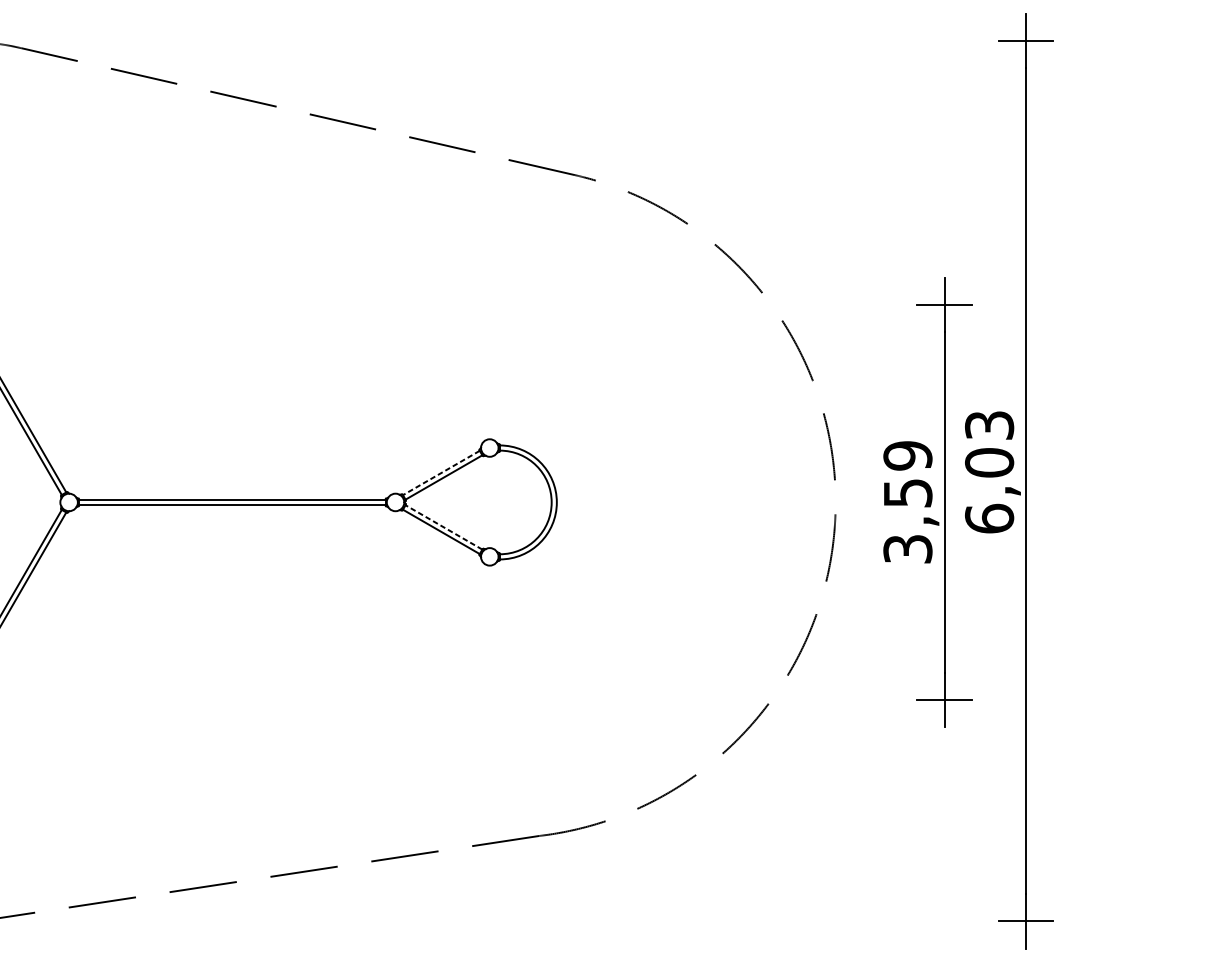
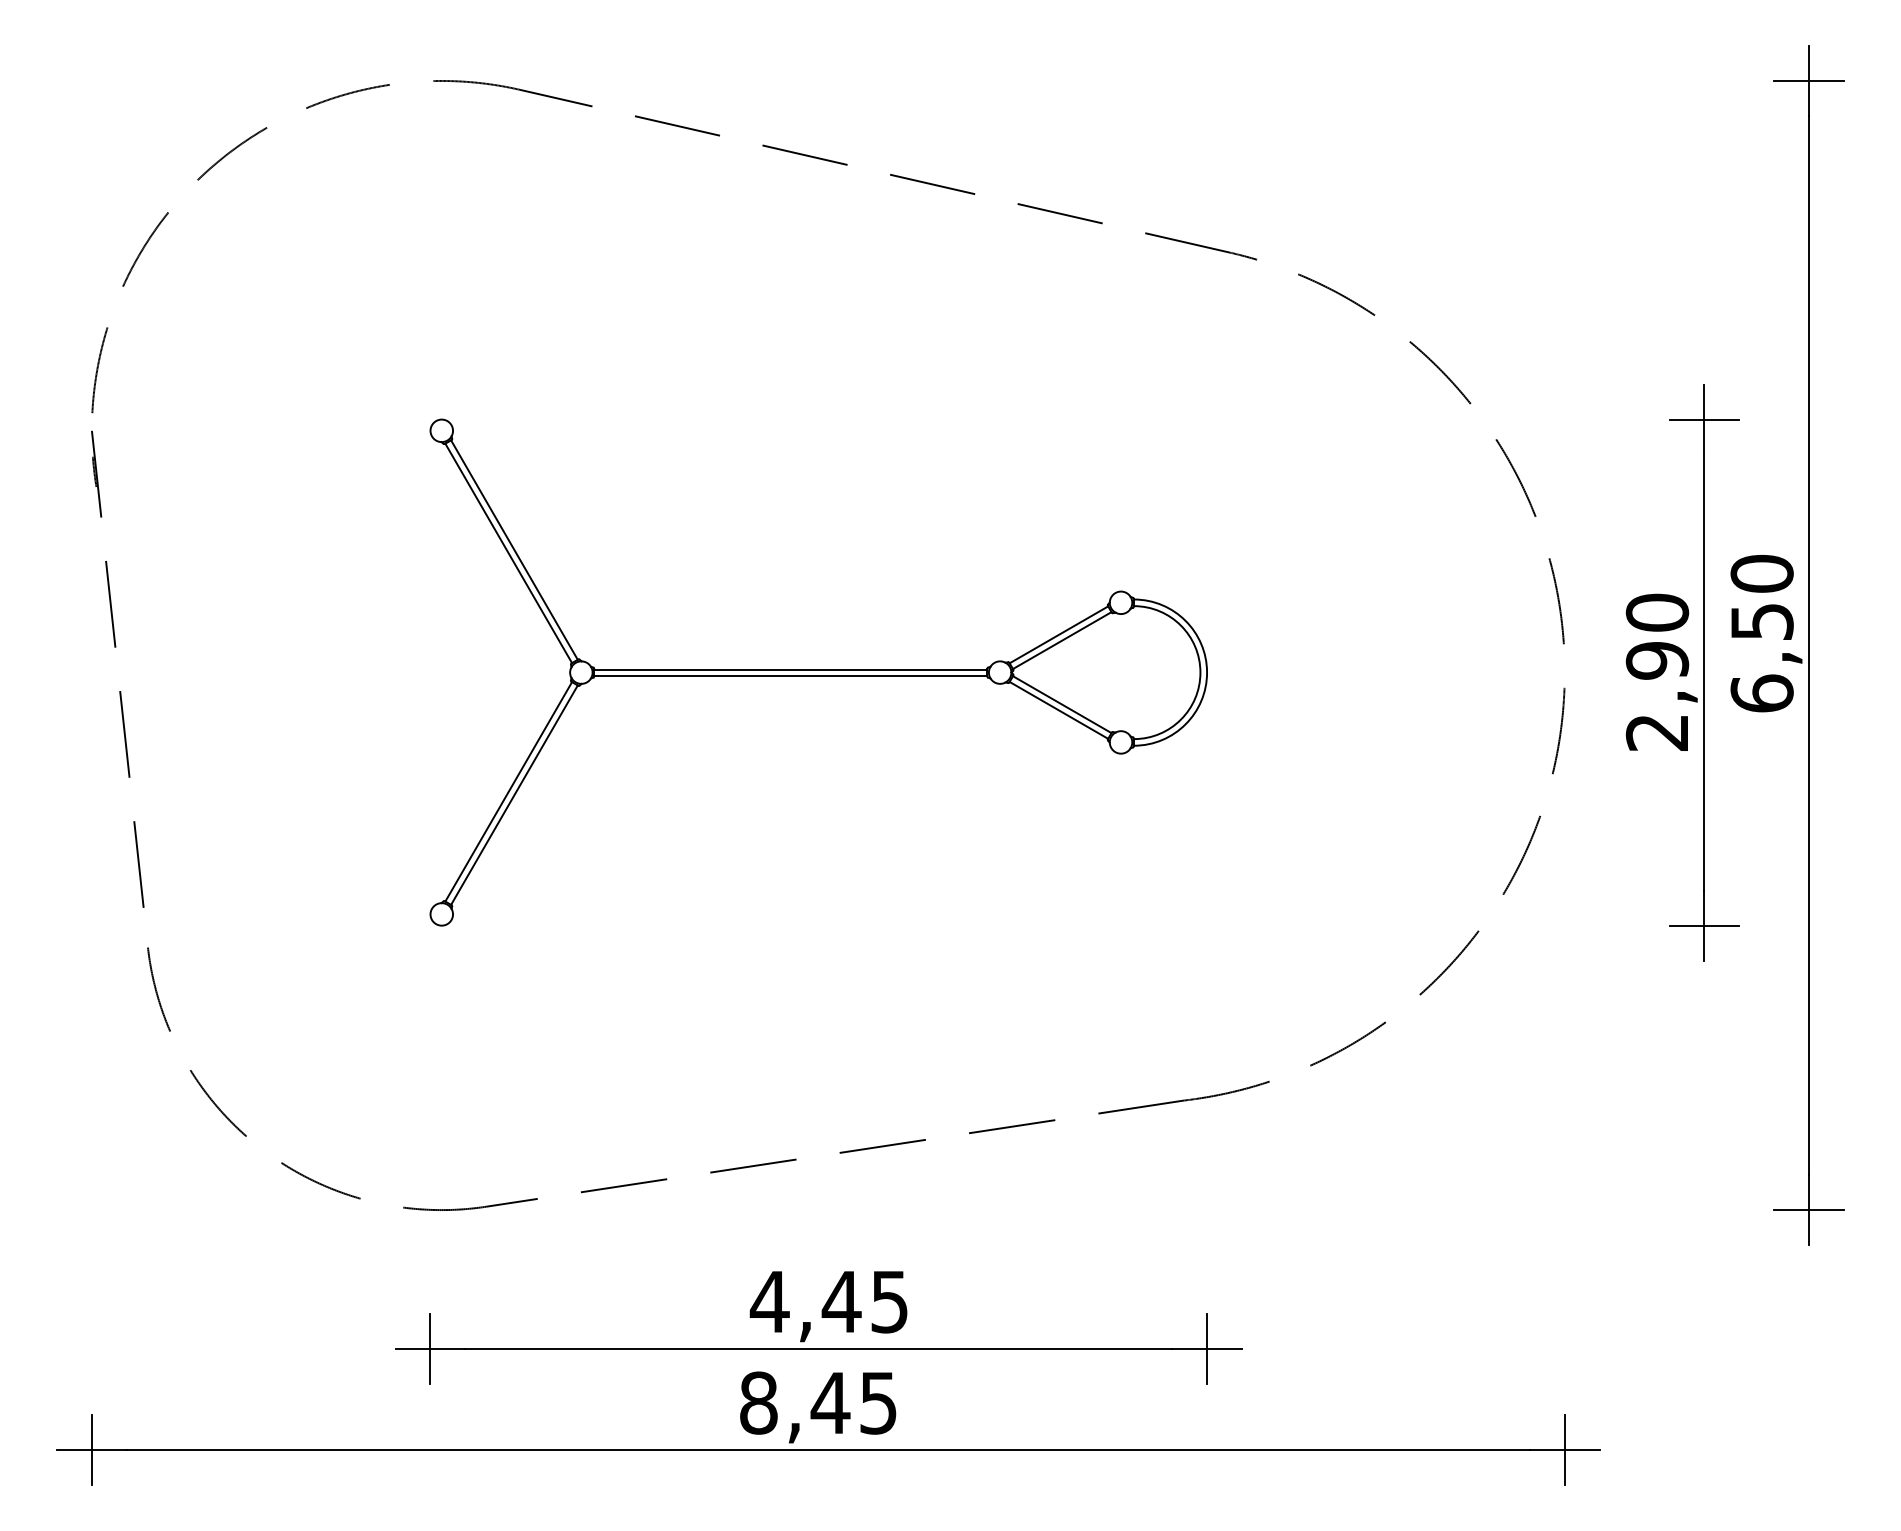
text: (989, 443) -> (1761, 597), 6,03 -> 6,50
line: (441, 472) -> (1058, 634), dashed -> solid
text: (907, 501) -> (1657, 671), 3,59 -> 2,90
line: (444, 527) -> (1062, 704), dashed -> solid

